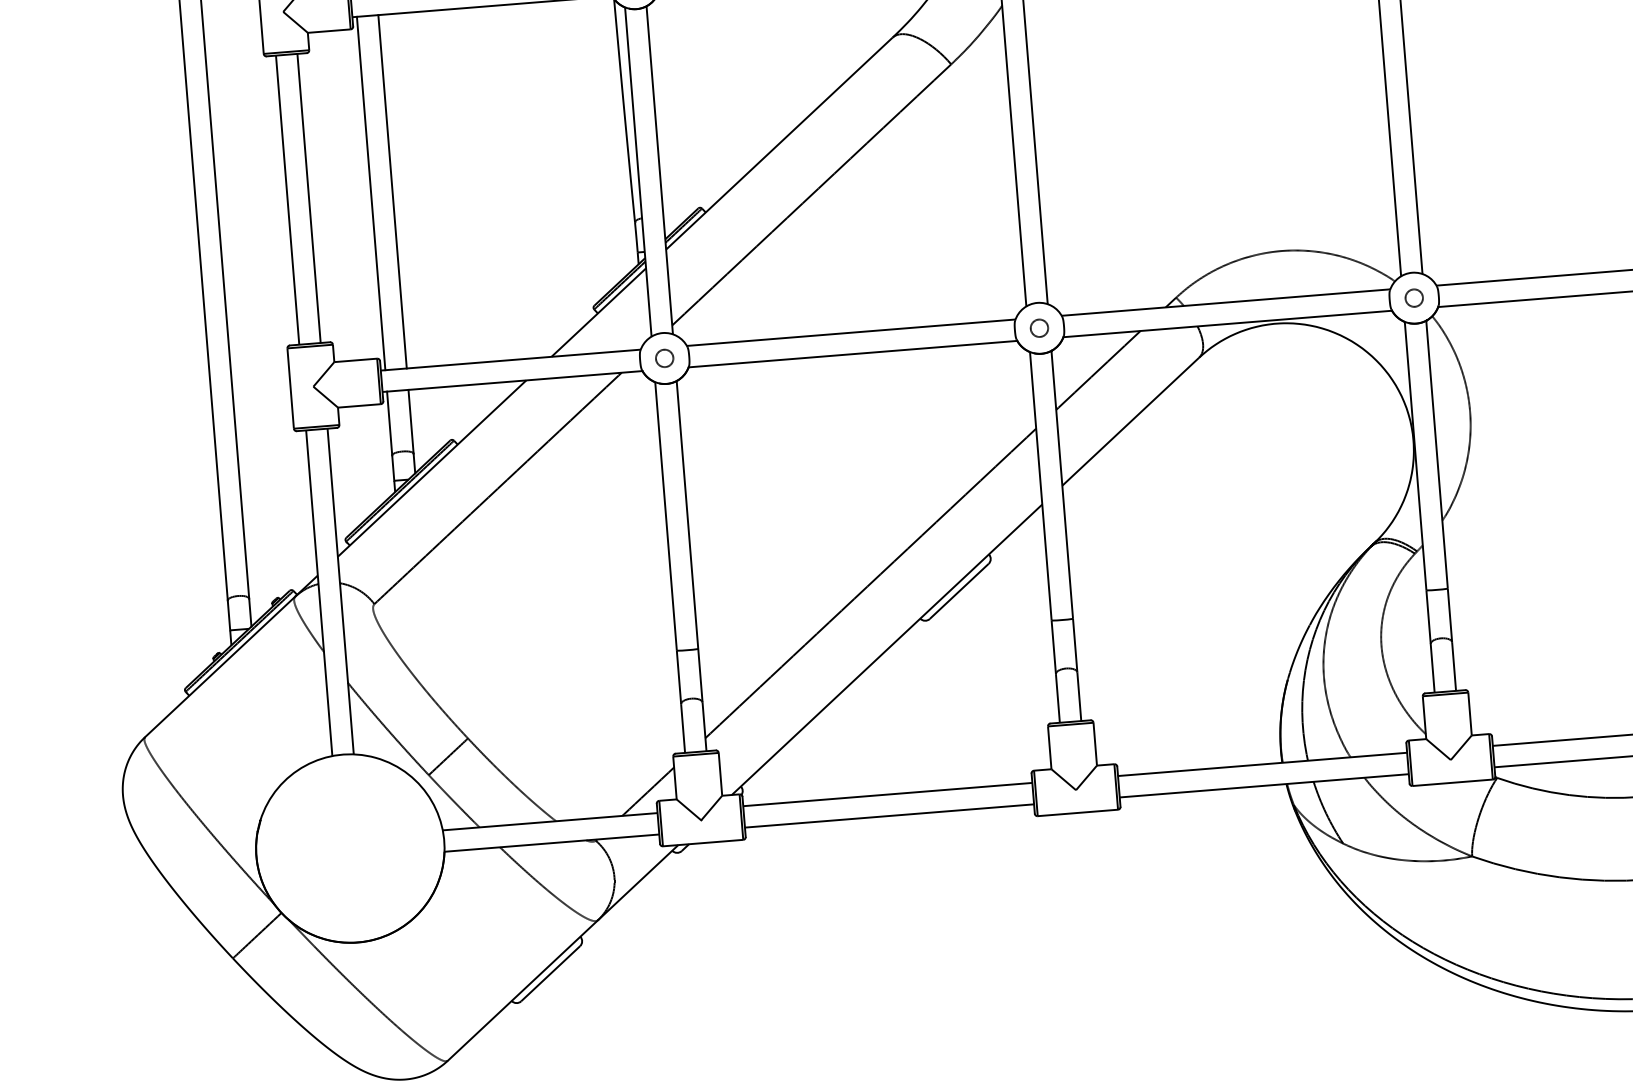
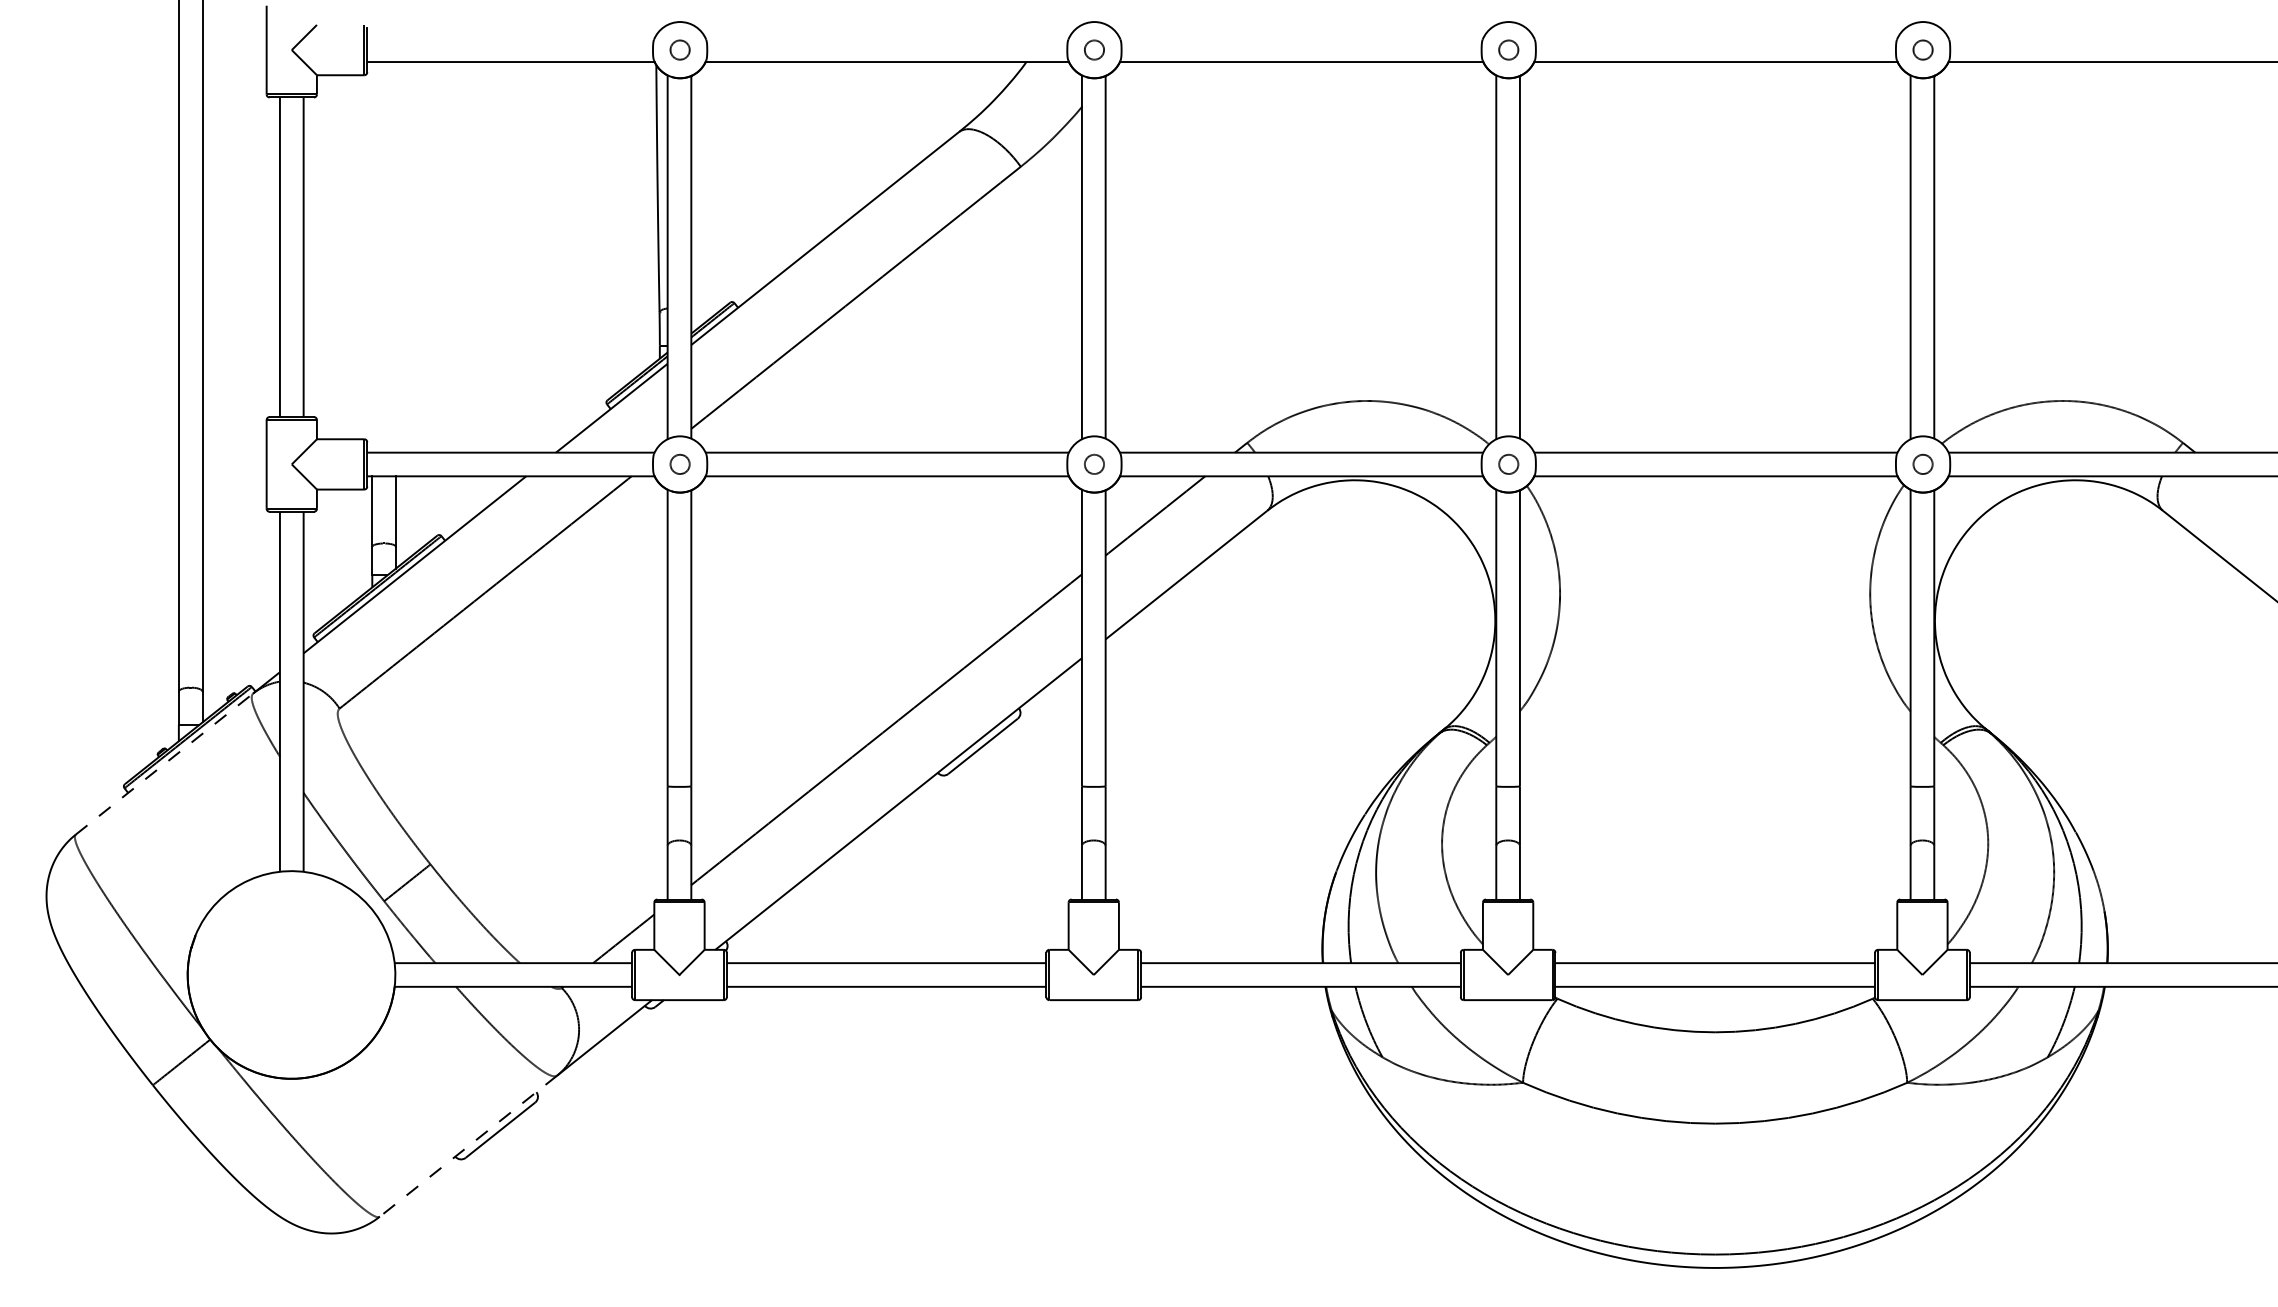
line: (392, 191) -> (395, 257), removed
line: (371, 193) -> (372, 257), removed
line: (220, 666) -> (164, 763), solid -> dashed
line: (522, 990) -> (468, 1146), solid -> dashed

